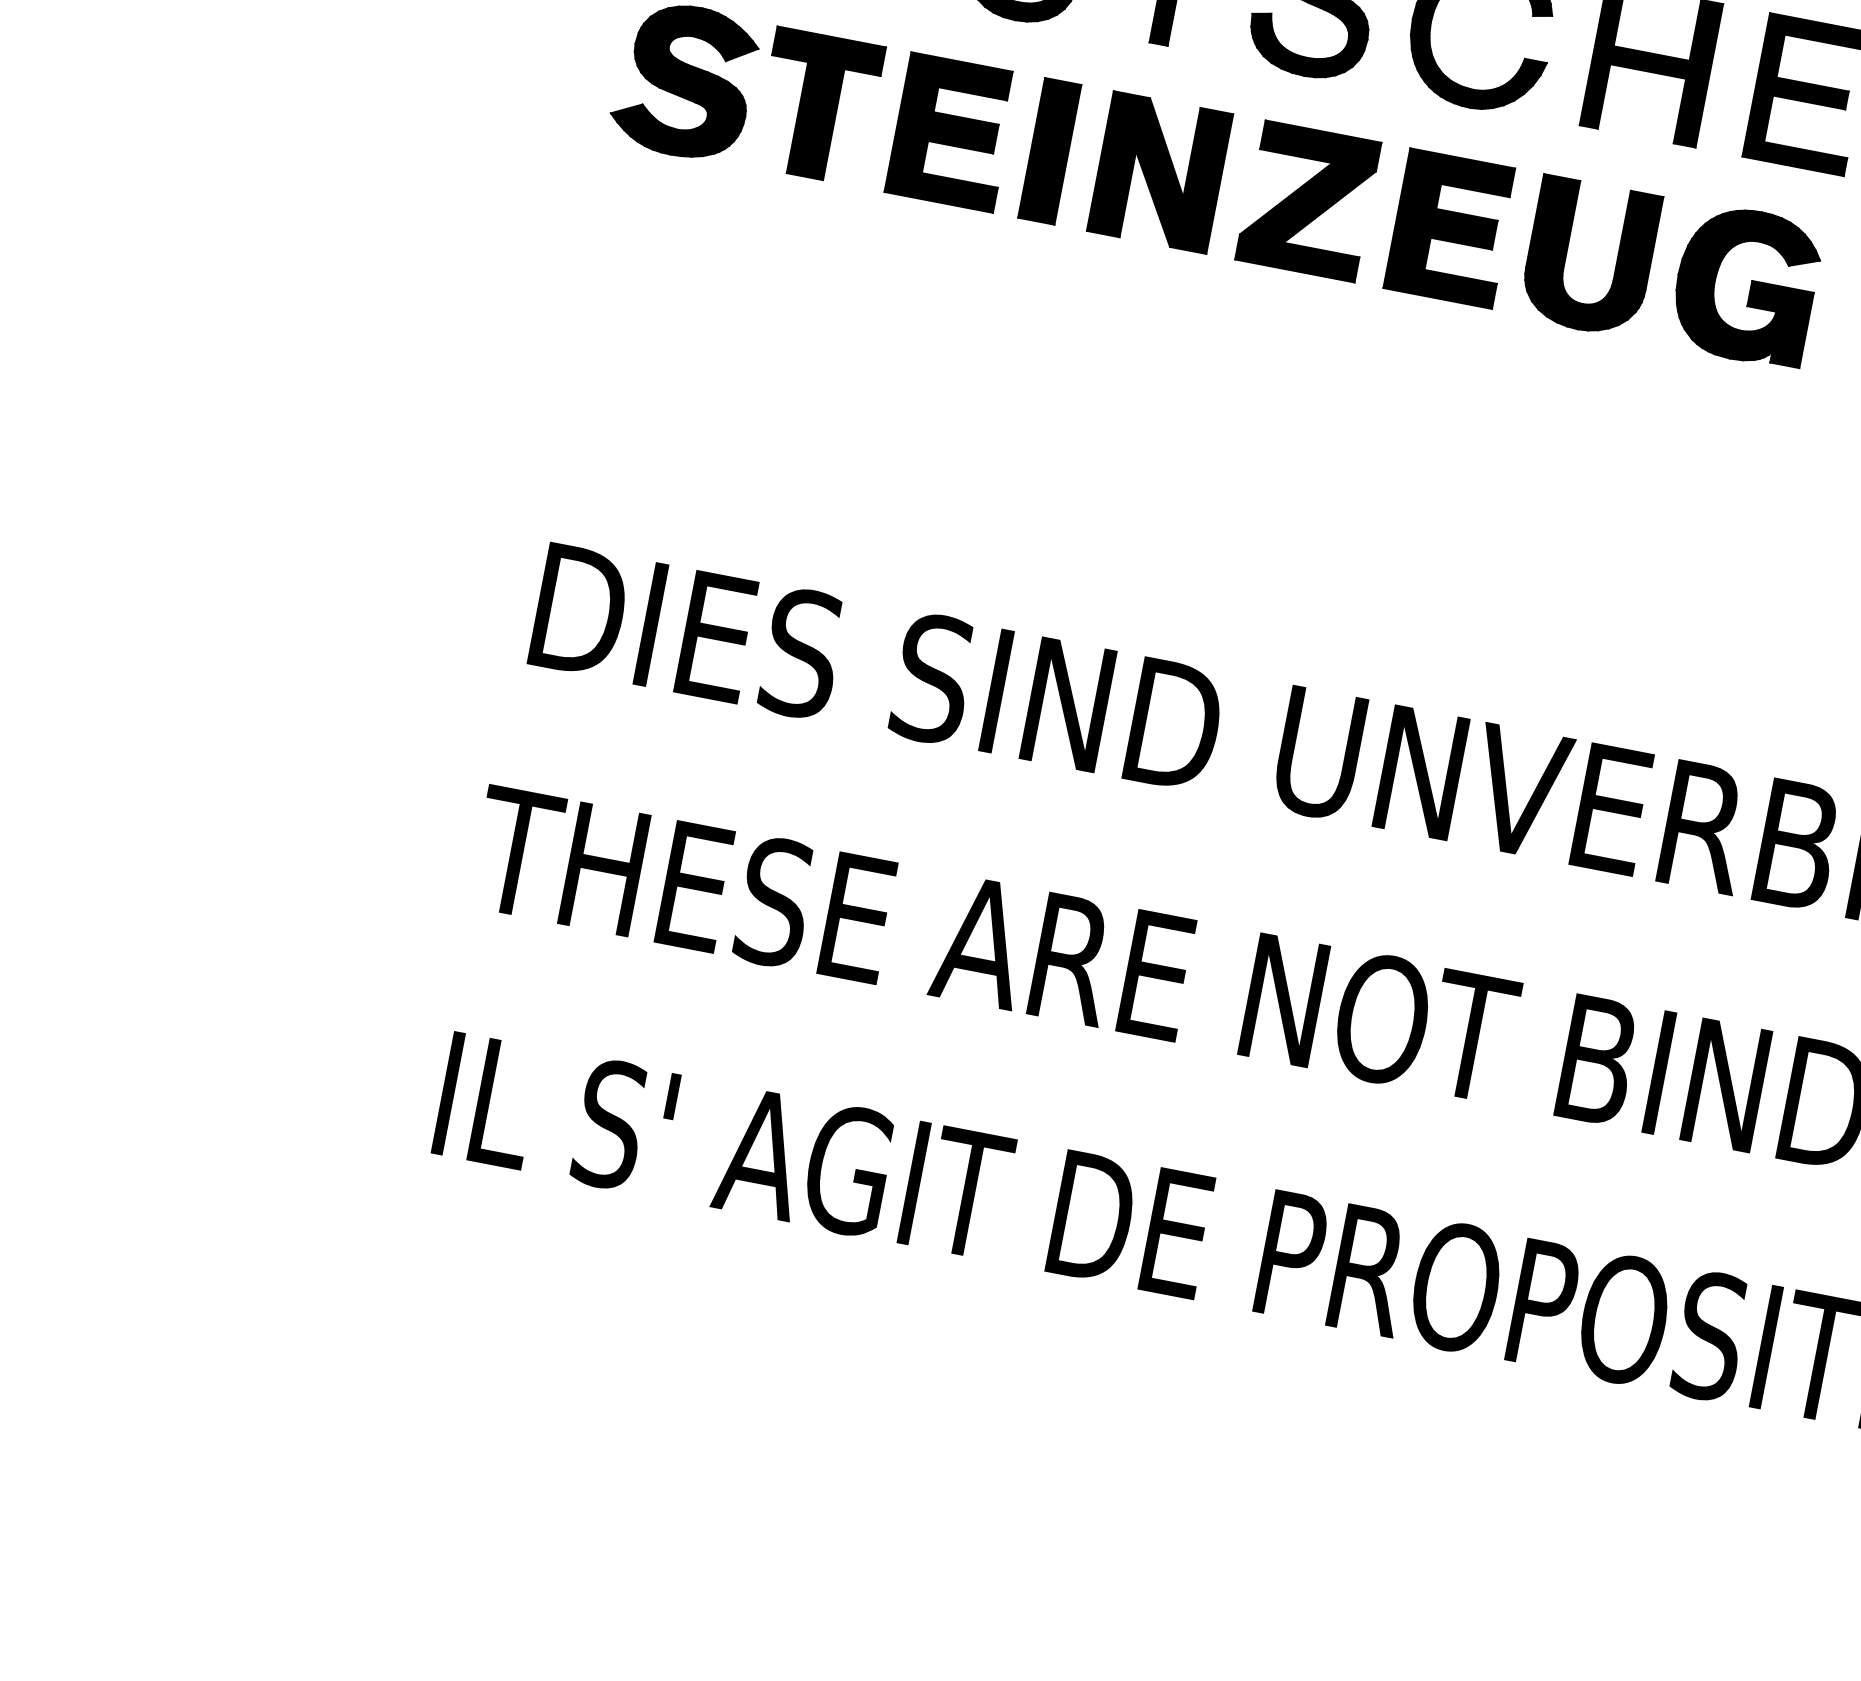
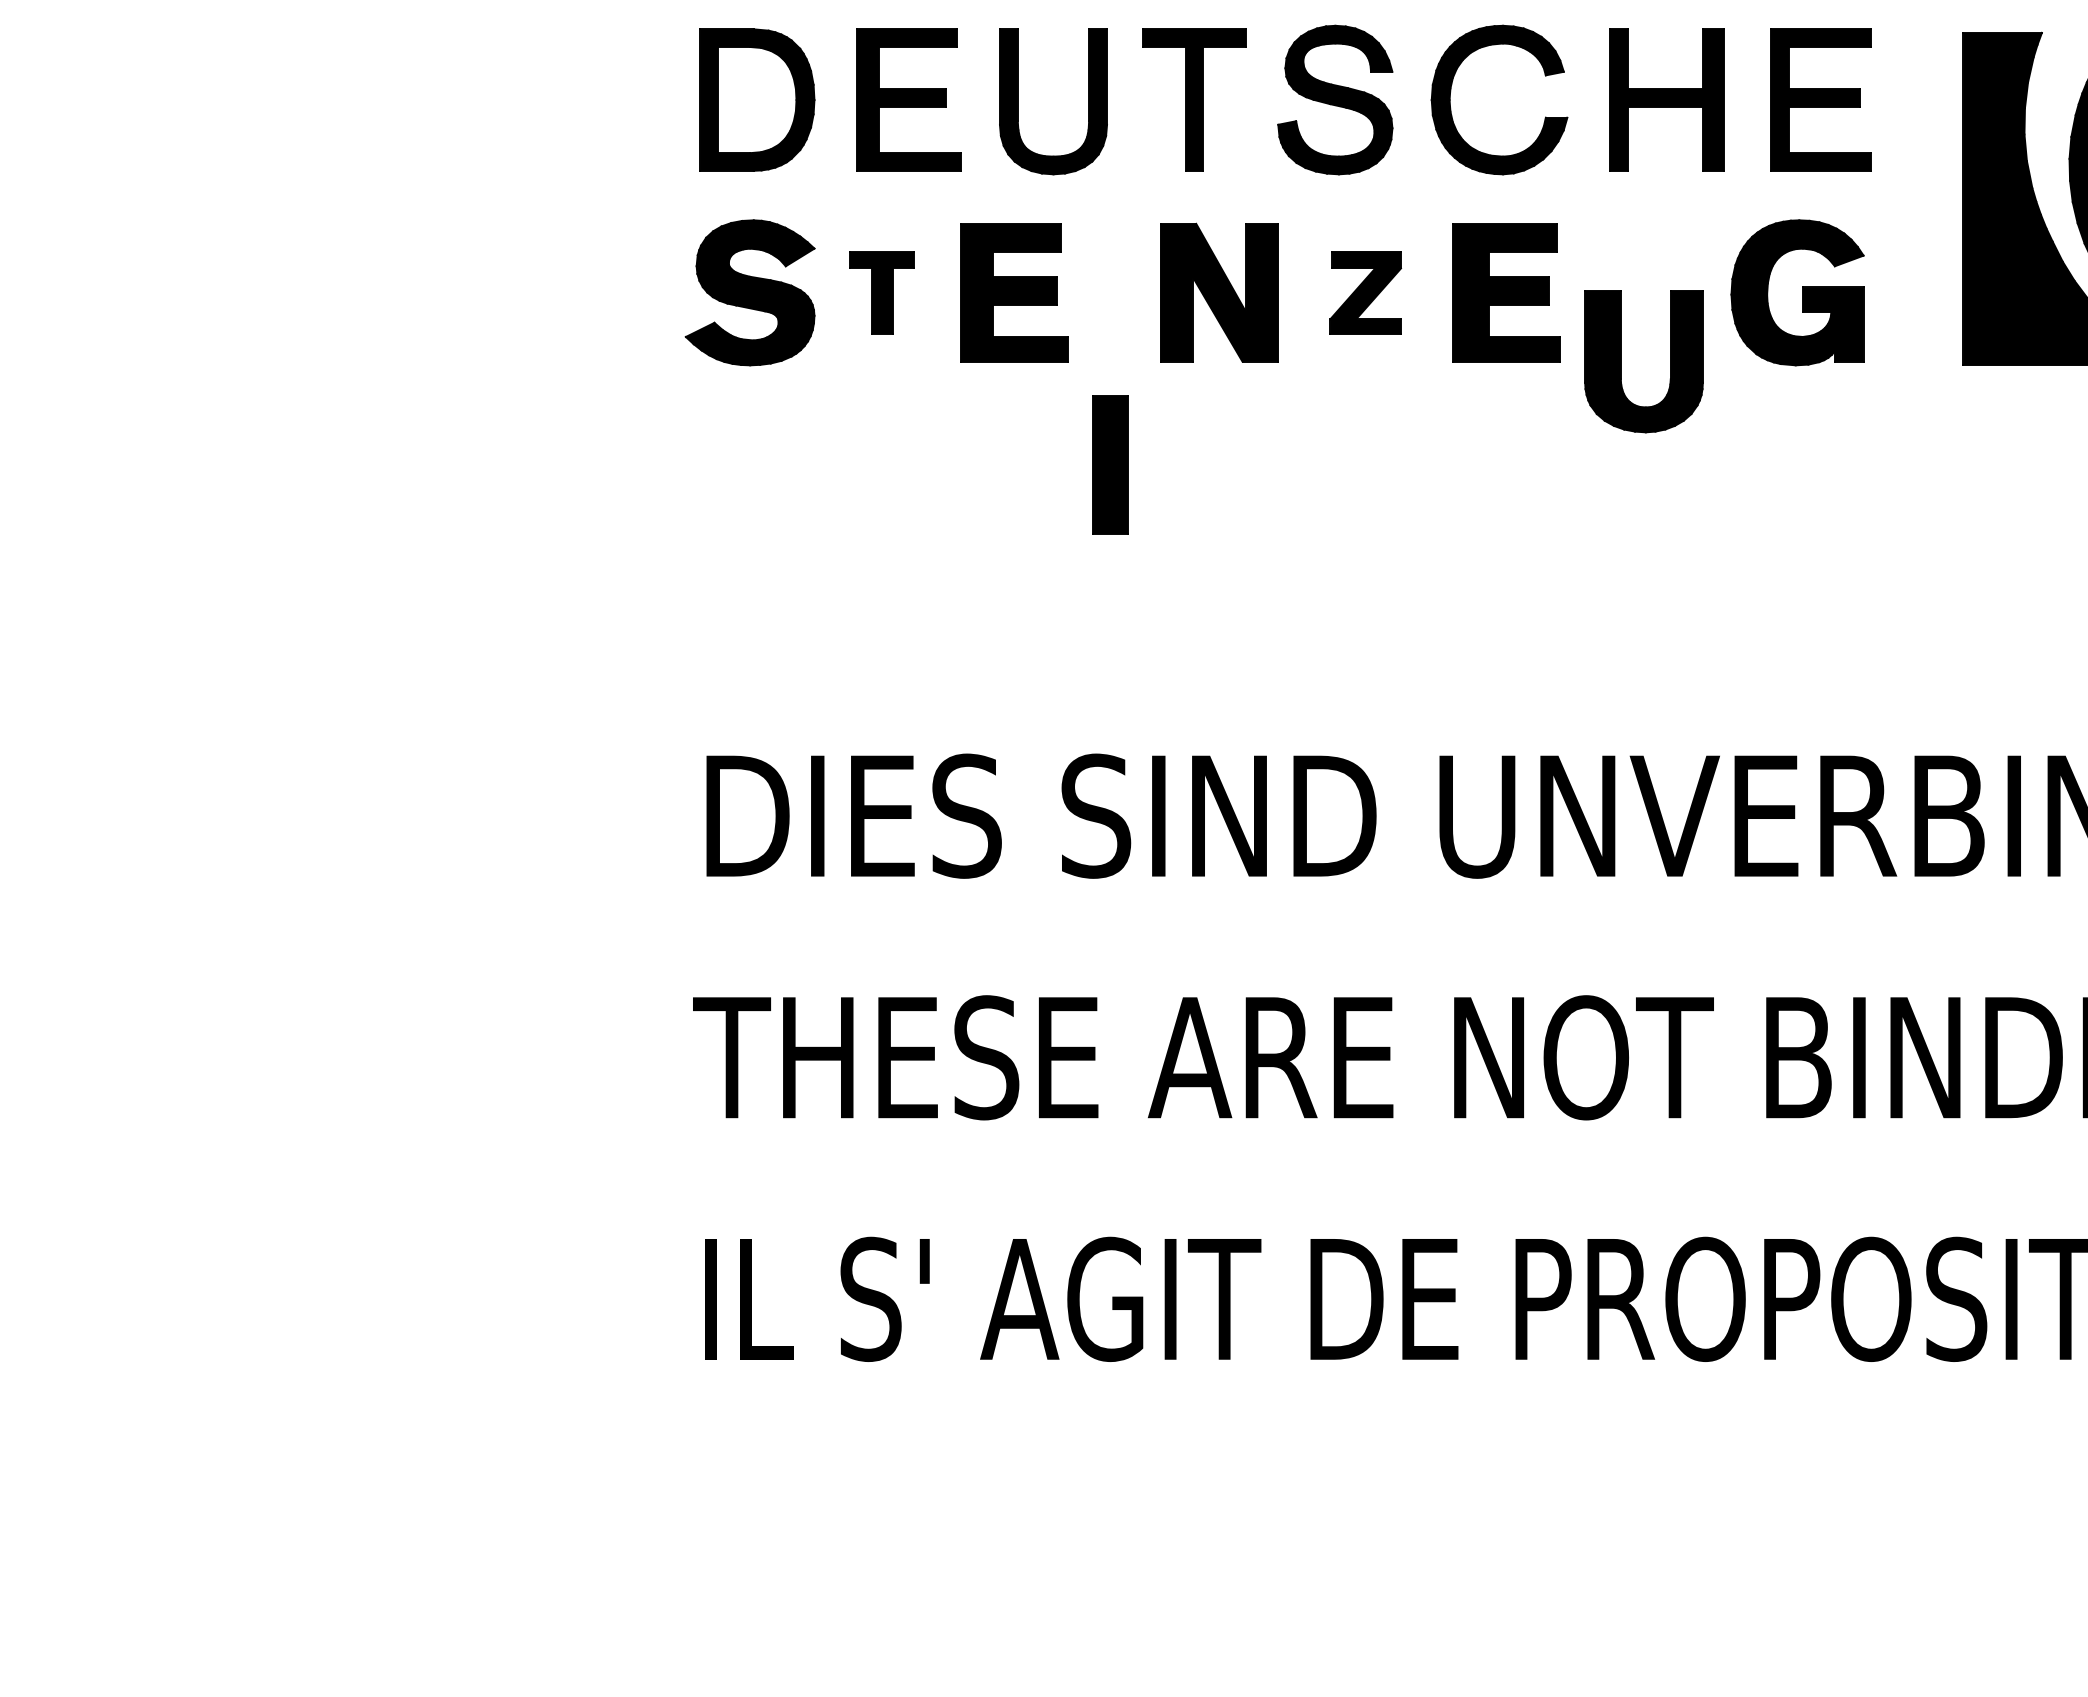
part: (818, 106) -> (882, 292), size x0.6
part: (1049, 151) -> (1110, 464), moved
part: (1308, 200) -> (1365, 292), size x0.6
part: (1567, 252) -> (1621, 361), moved

